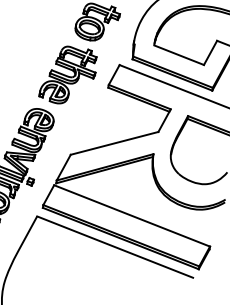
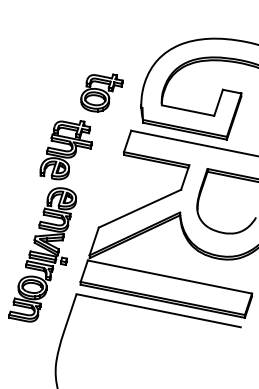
part: (68, 75) -> (65, 150), moved

